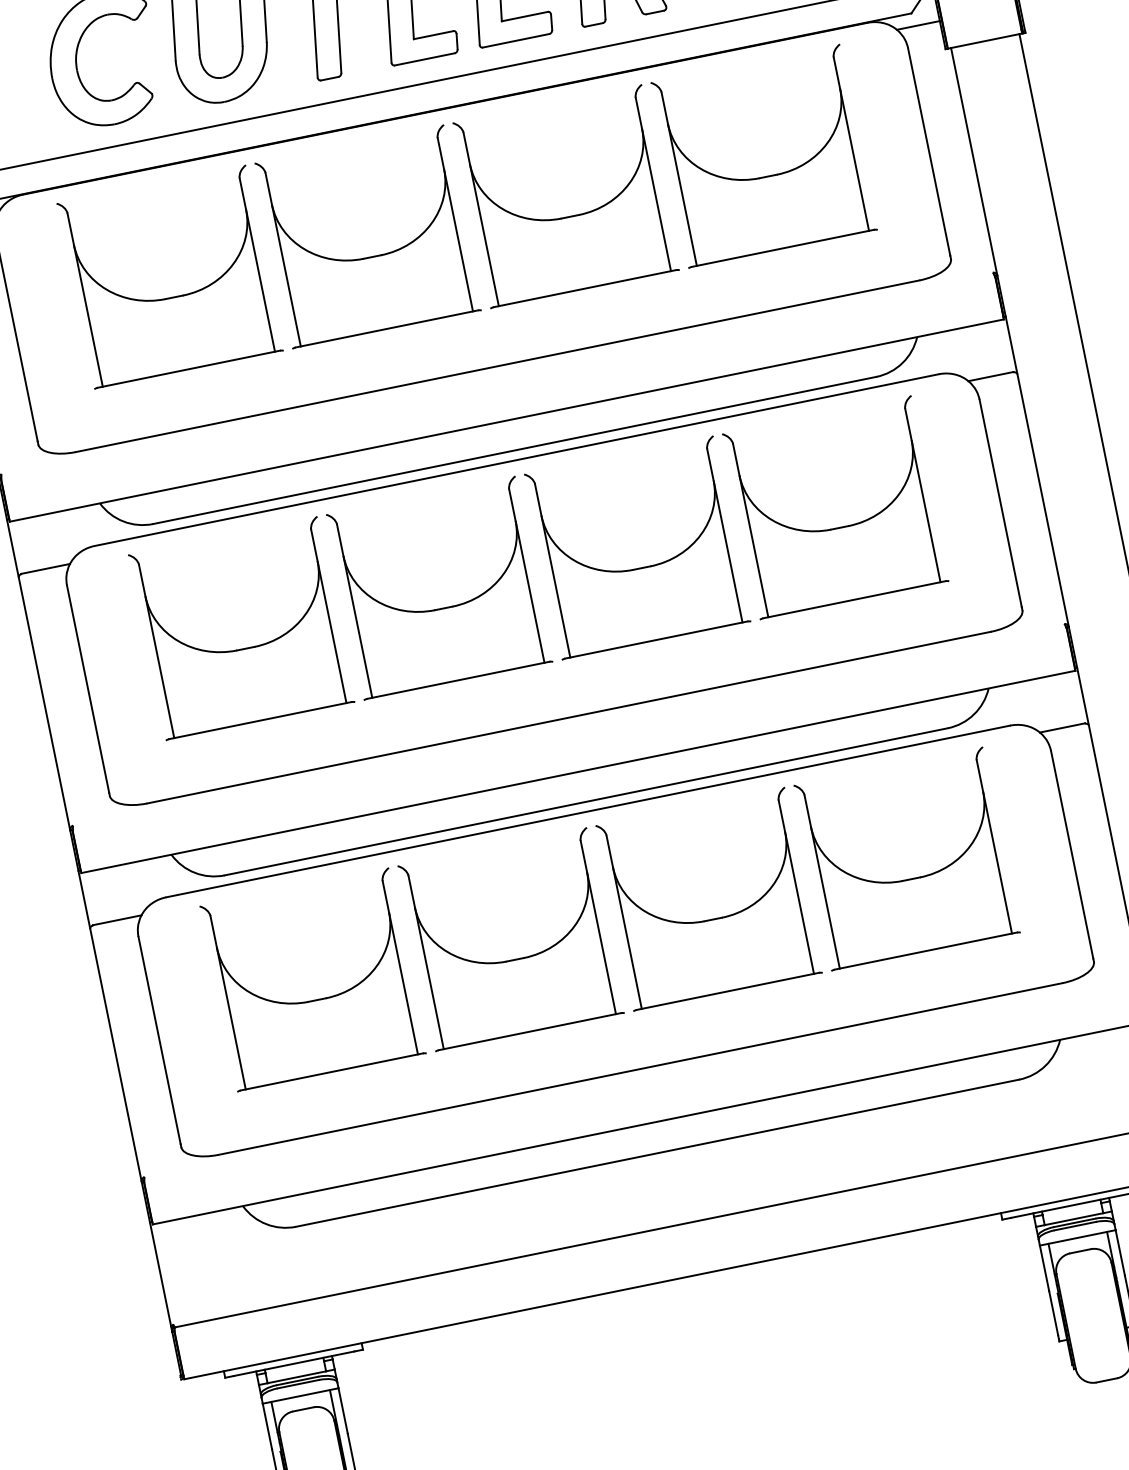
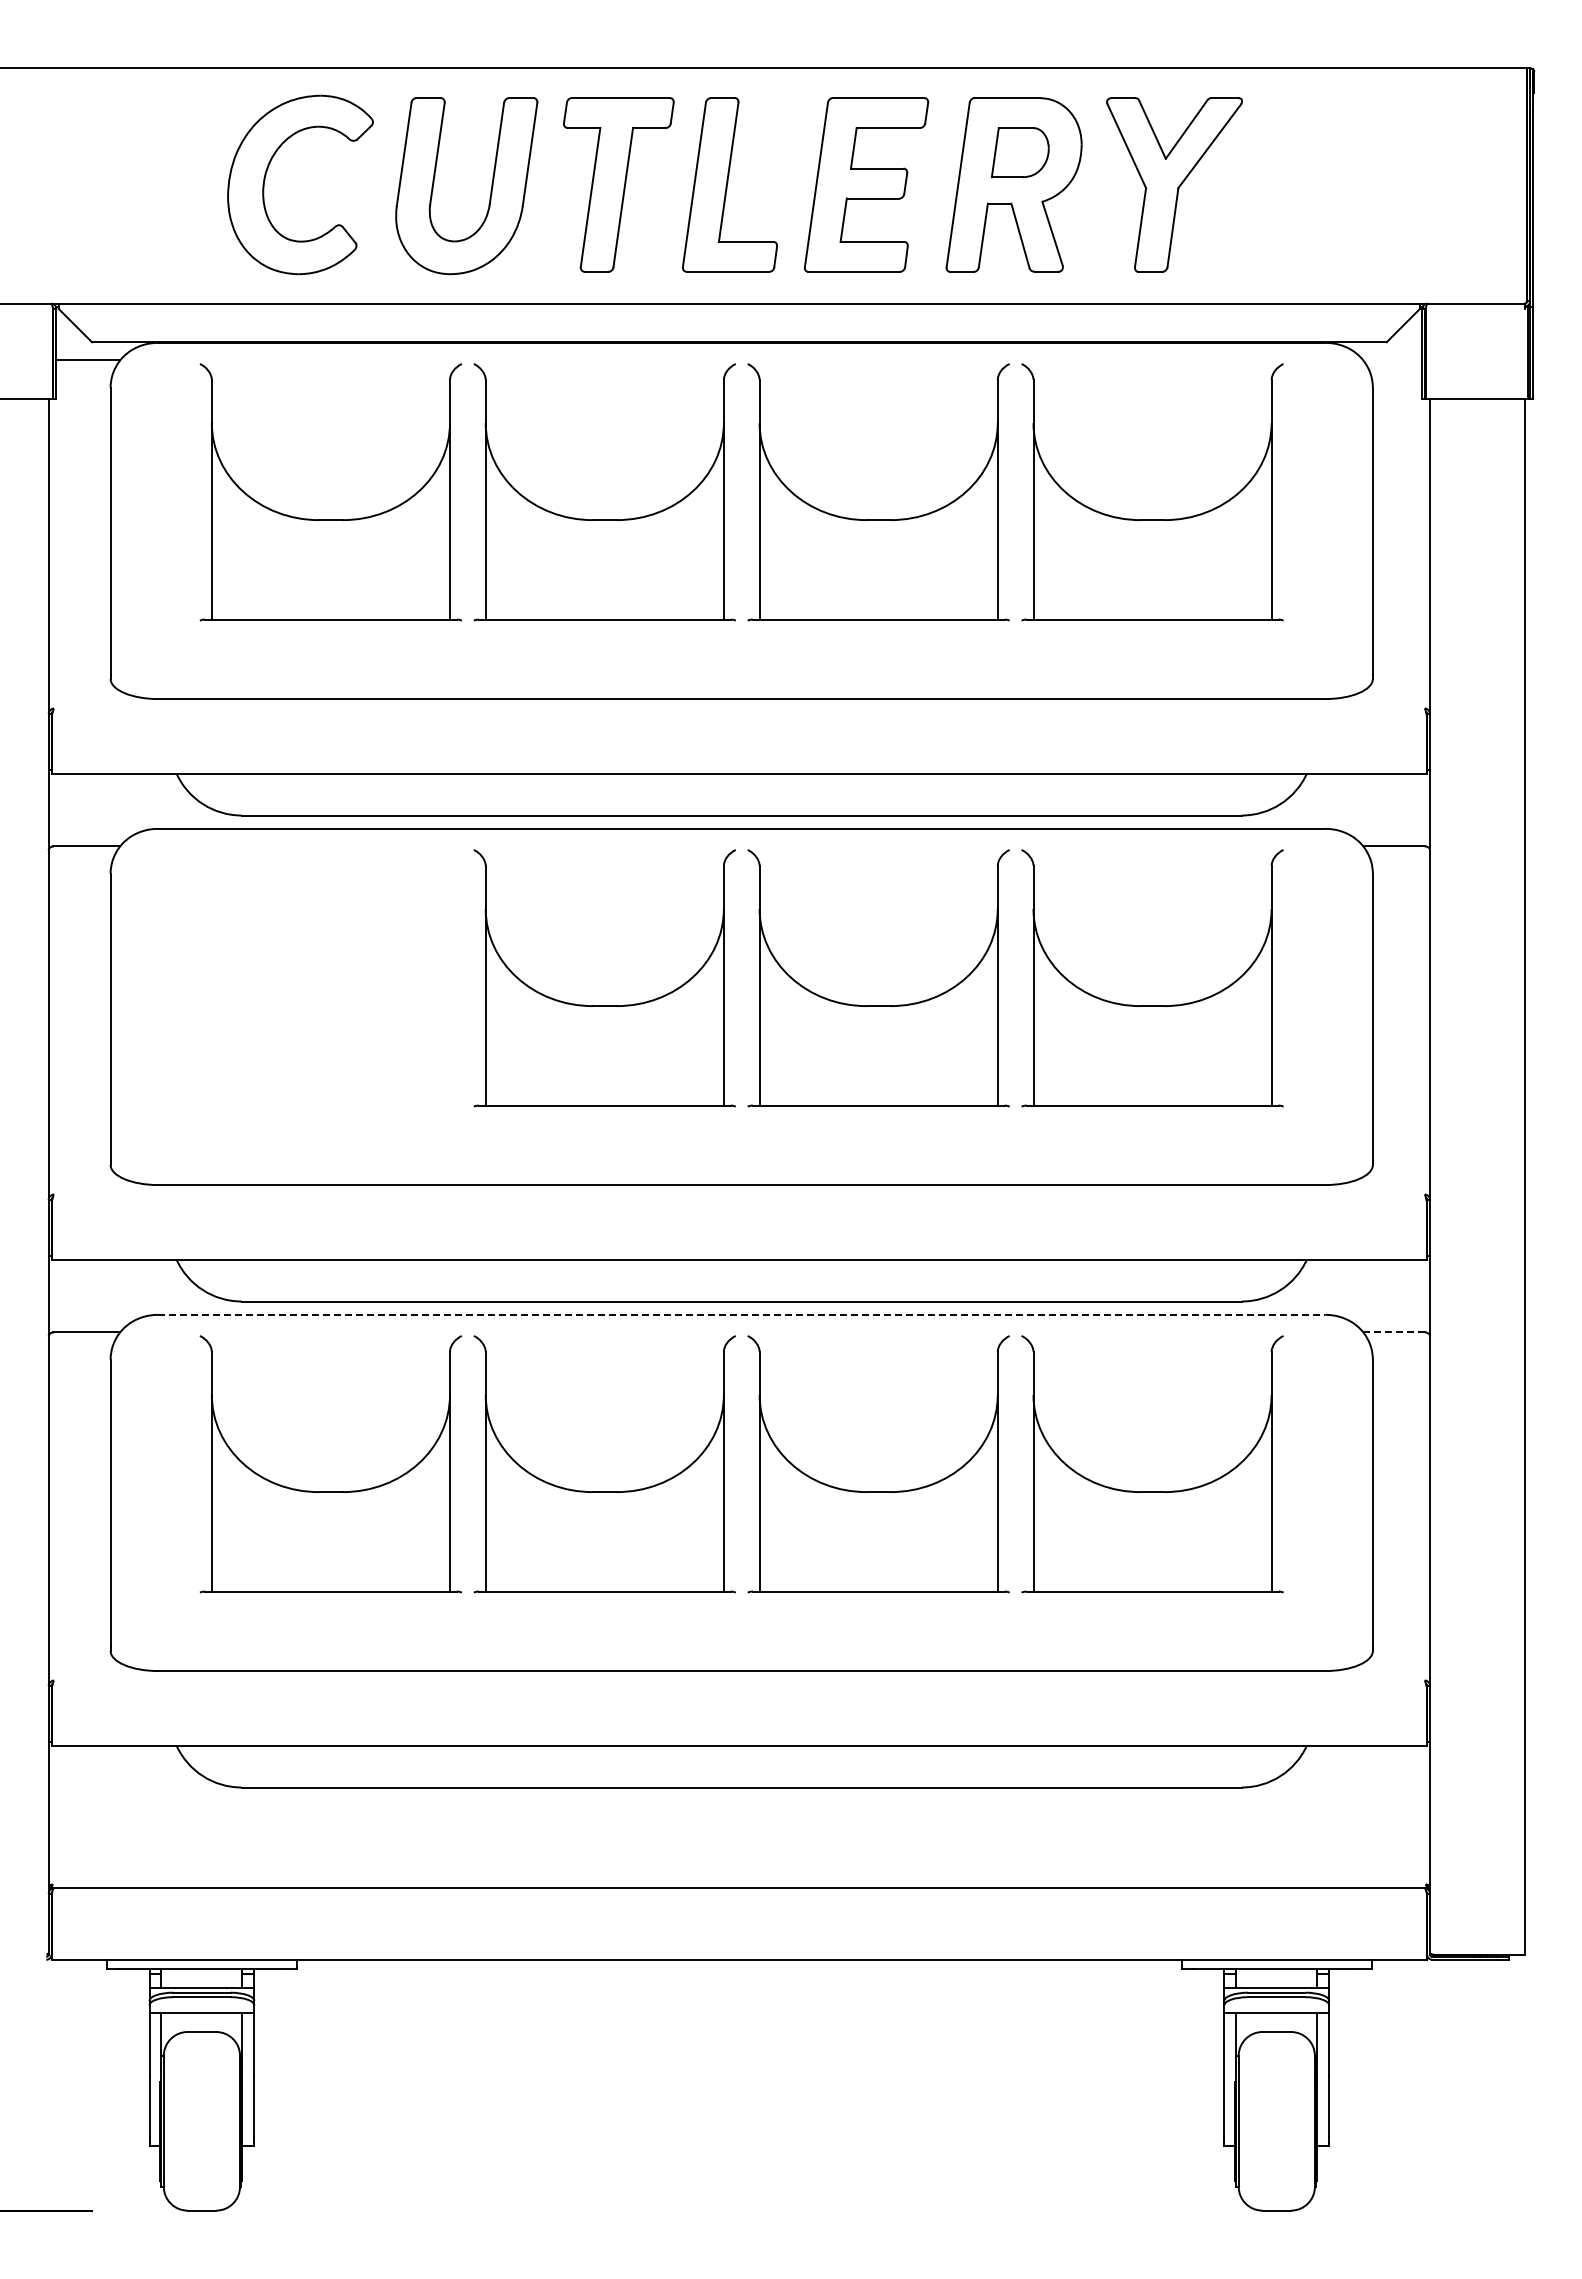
line: (918, 25) -> (1392, 360), removed
part: (245, 648) -> (330, 1005), removed
line: (1061, 728) -> (1393, 1332), solid -> dashed
line: (588, 811) -> (742, 1314), solid -> dashed

